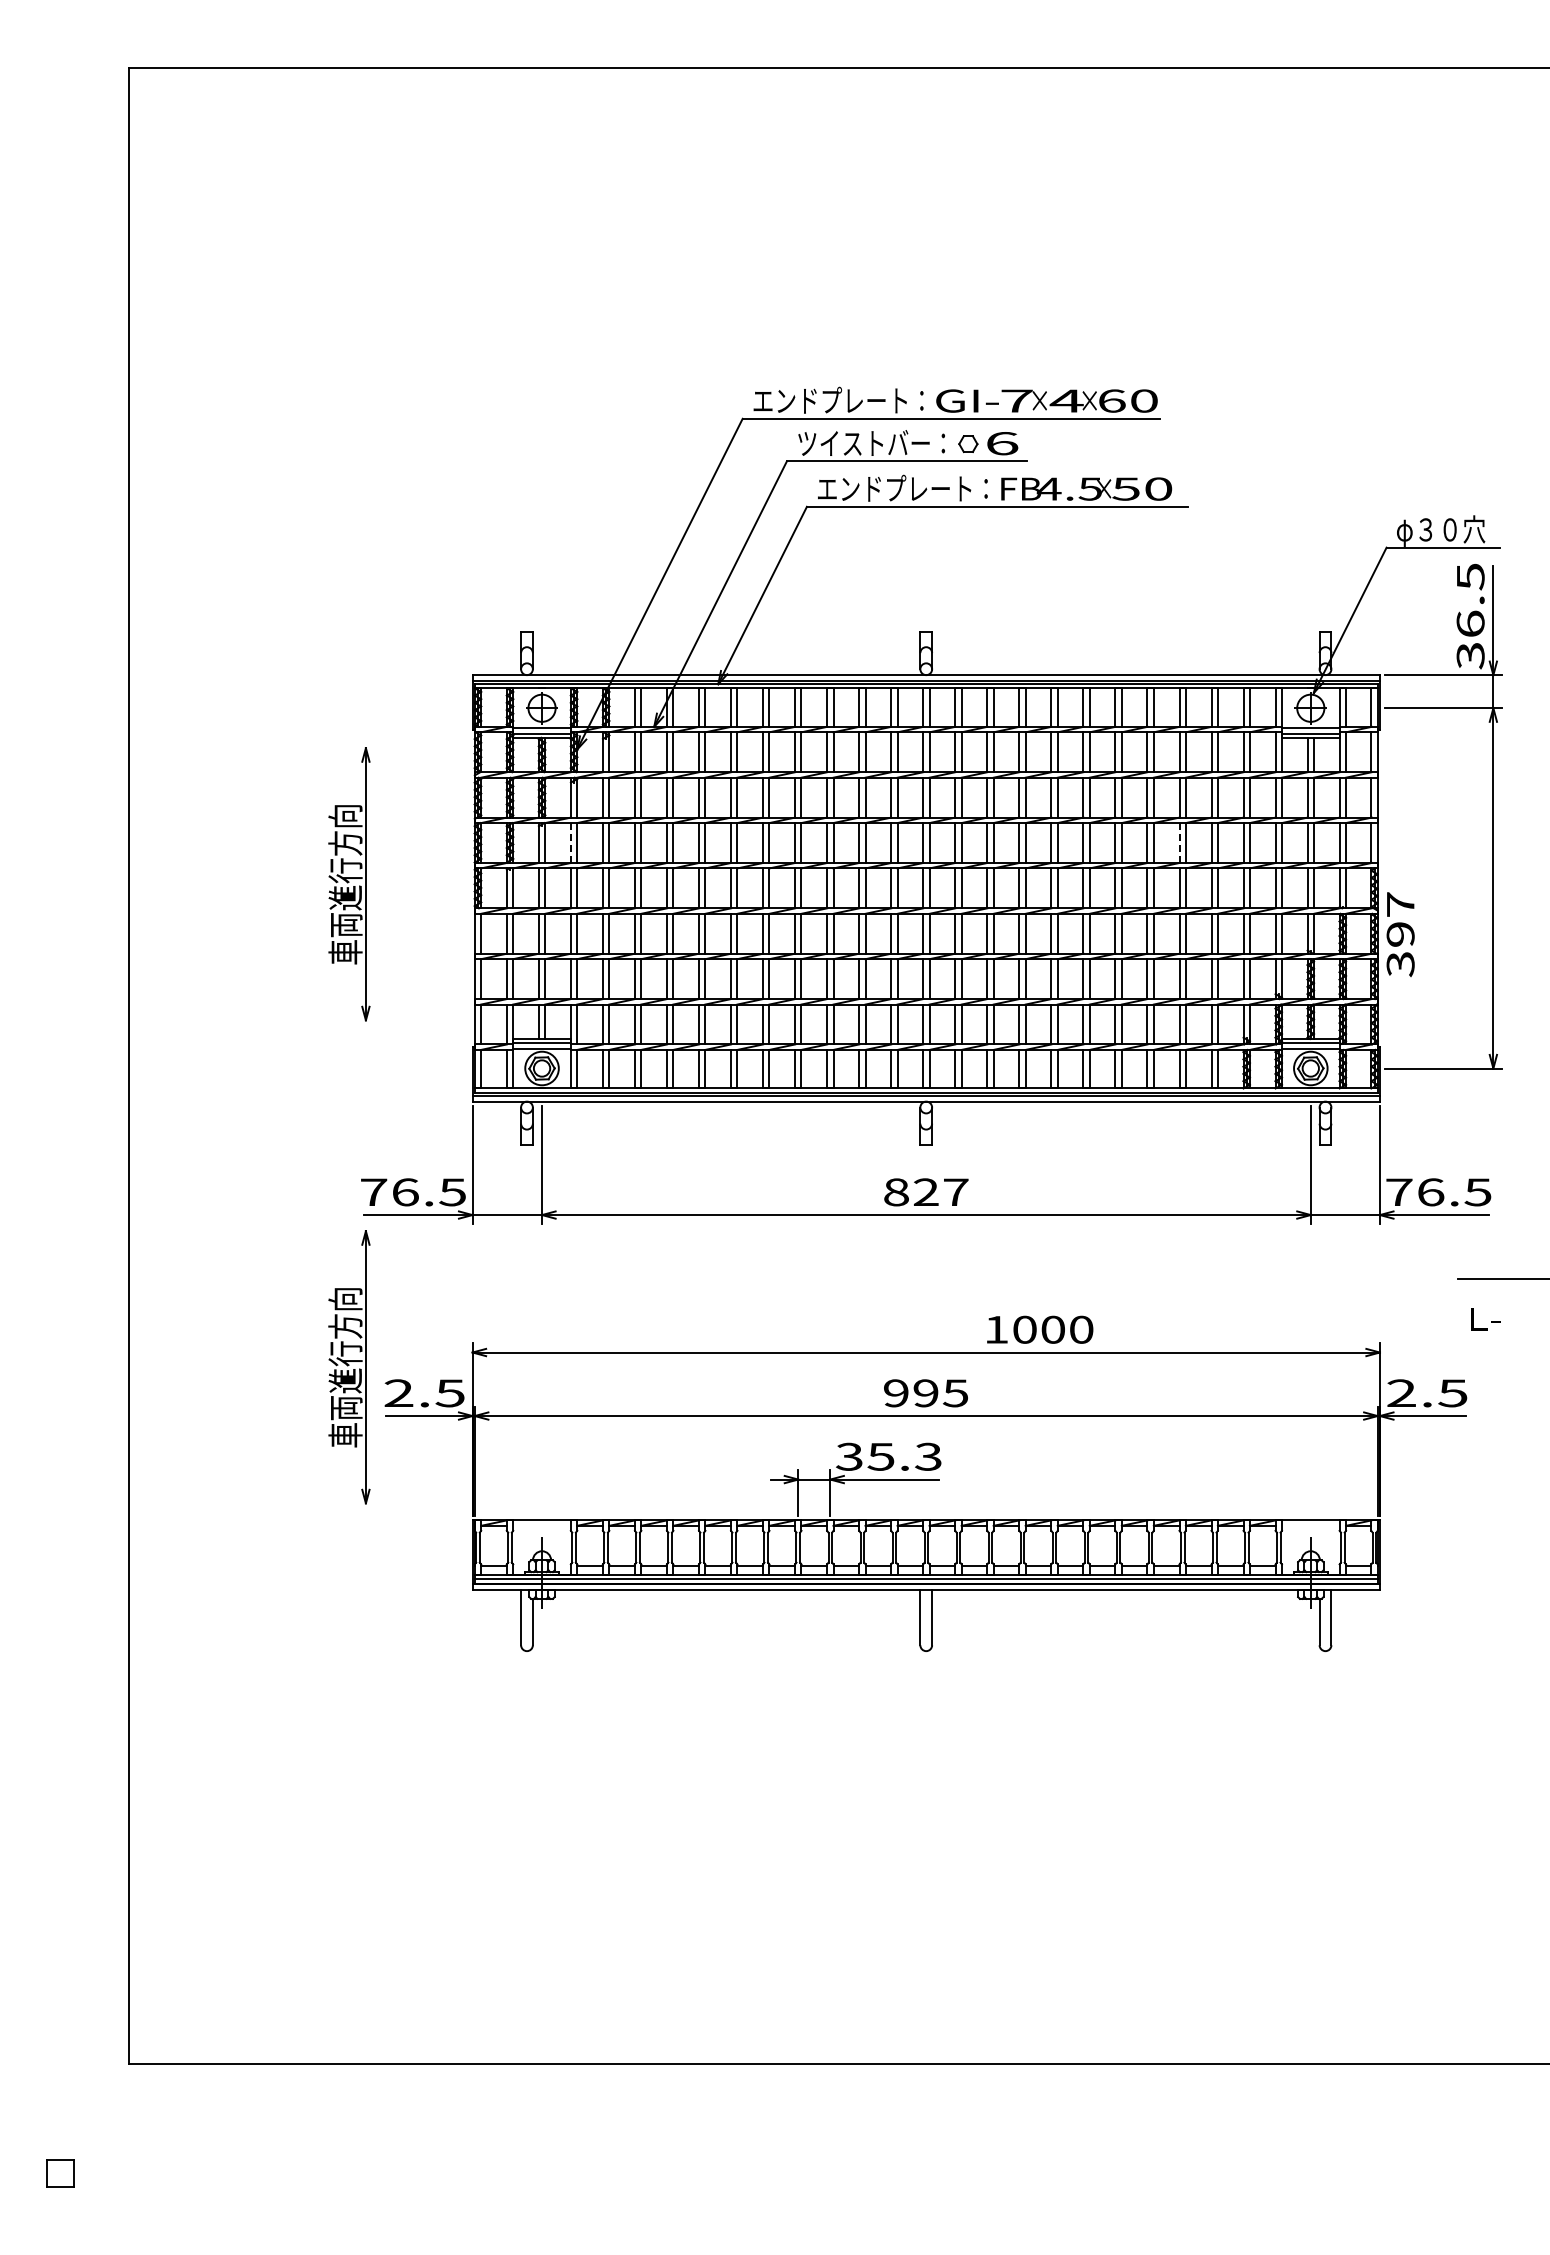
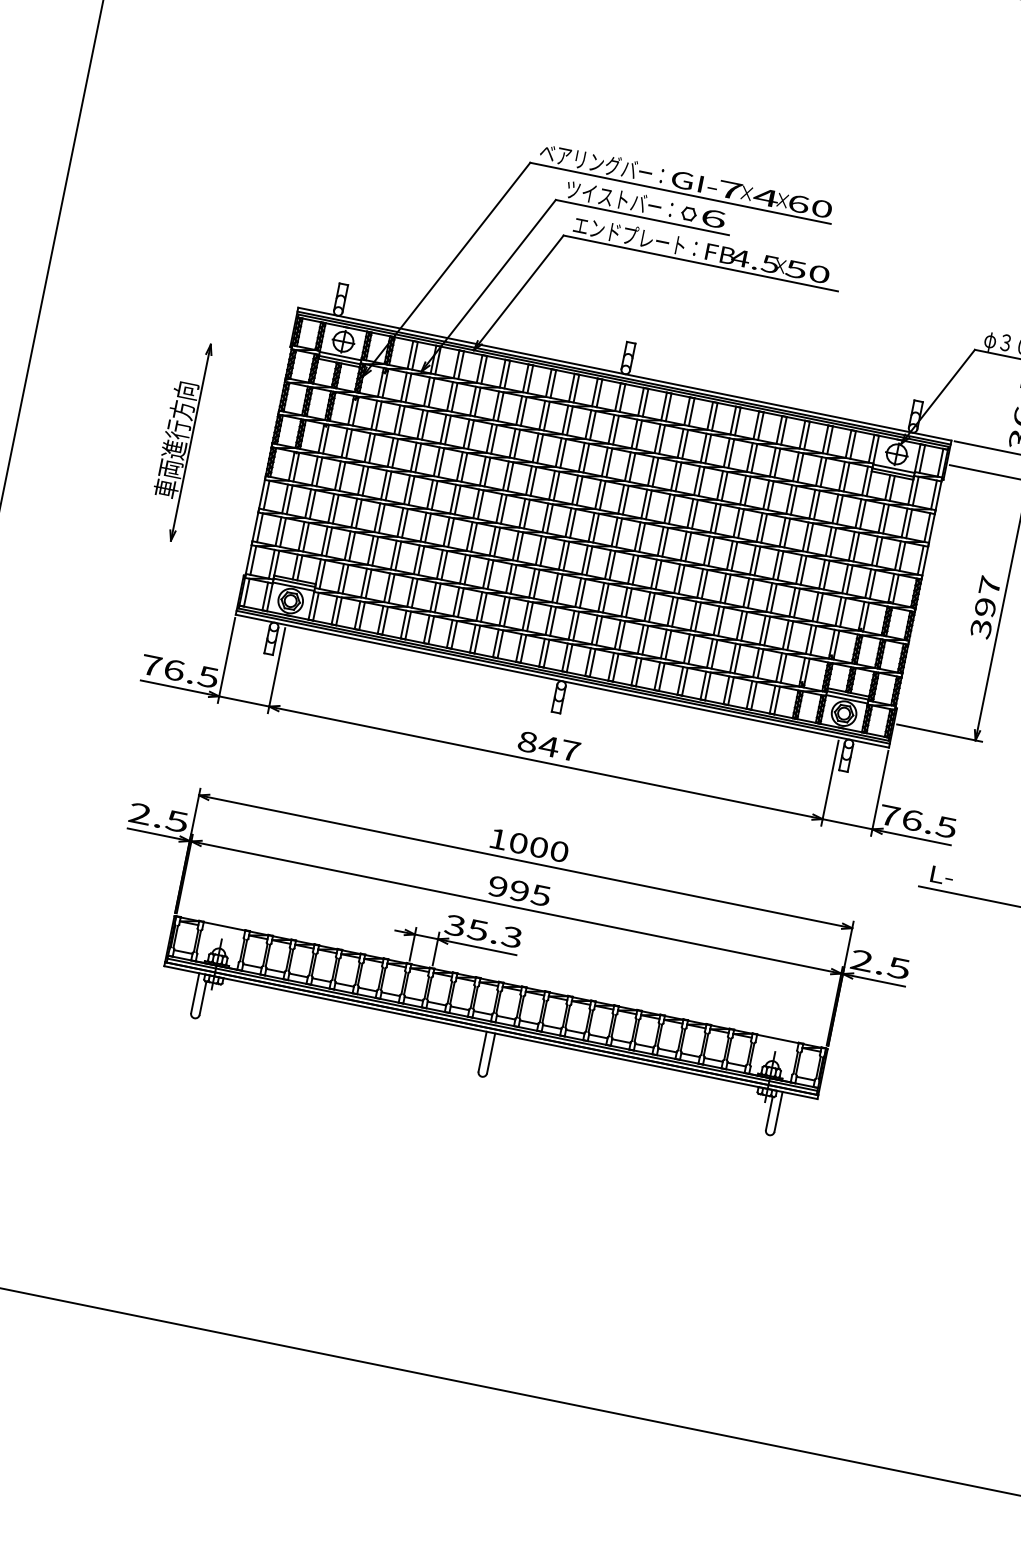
text: (830, 400) -> (596, 162), エンドプレート： -> ベアリングバー：
line: (570, 843) -> (344, 443), dashed -> solid
line: (1179, 843) -> (782, 532), dashed -> solid
text: (1400, 934) -> (985, 607), moved
text: (925, 1191) -> (548, 745), 827 -> 847
text: (1485, 1319) -> (942, 876), moved
text: (1040, 1329) -> (529, 845), moved
part: (349, 1367) -> (108, 788), removed

